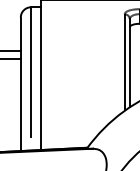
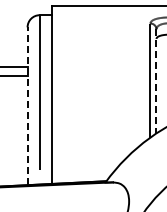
line: (129, 63) -> (156, 81), solid -> dashed
line: (20, 84) -> (27, 106), solid -> dashed

